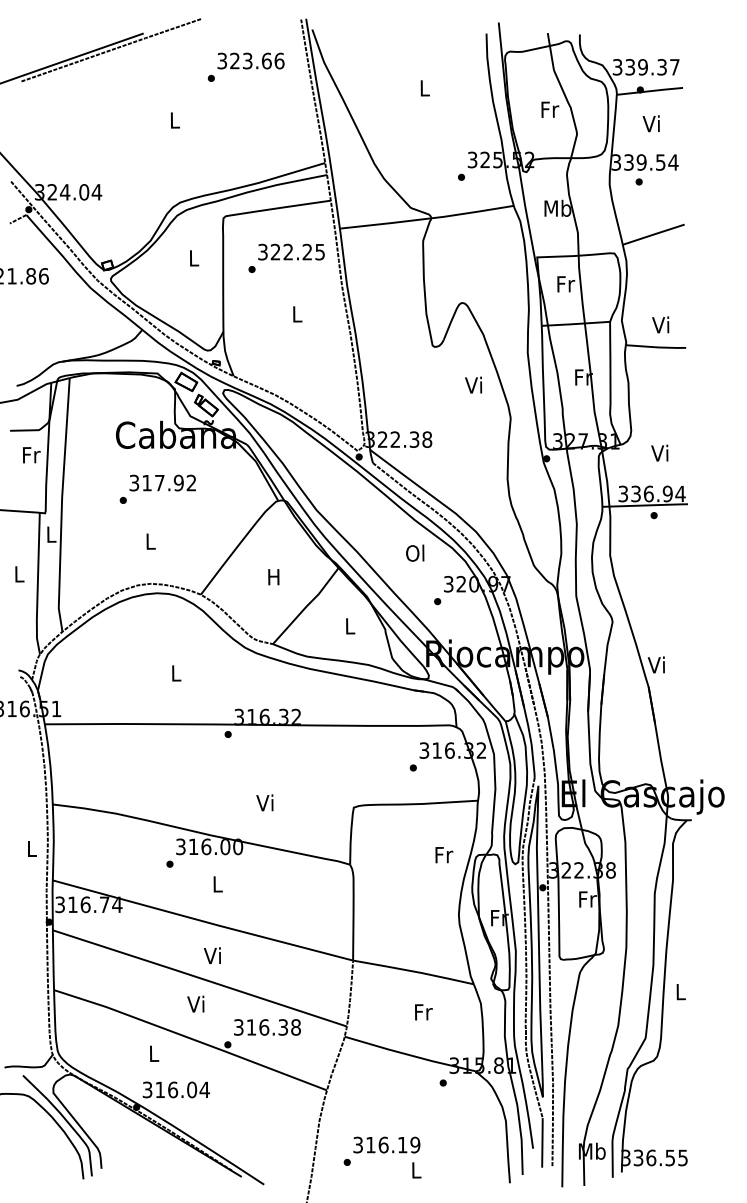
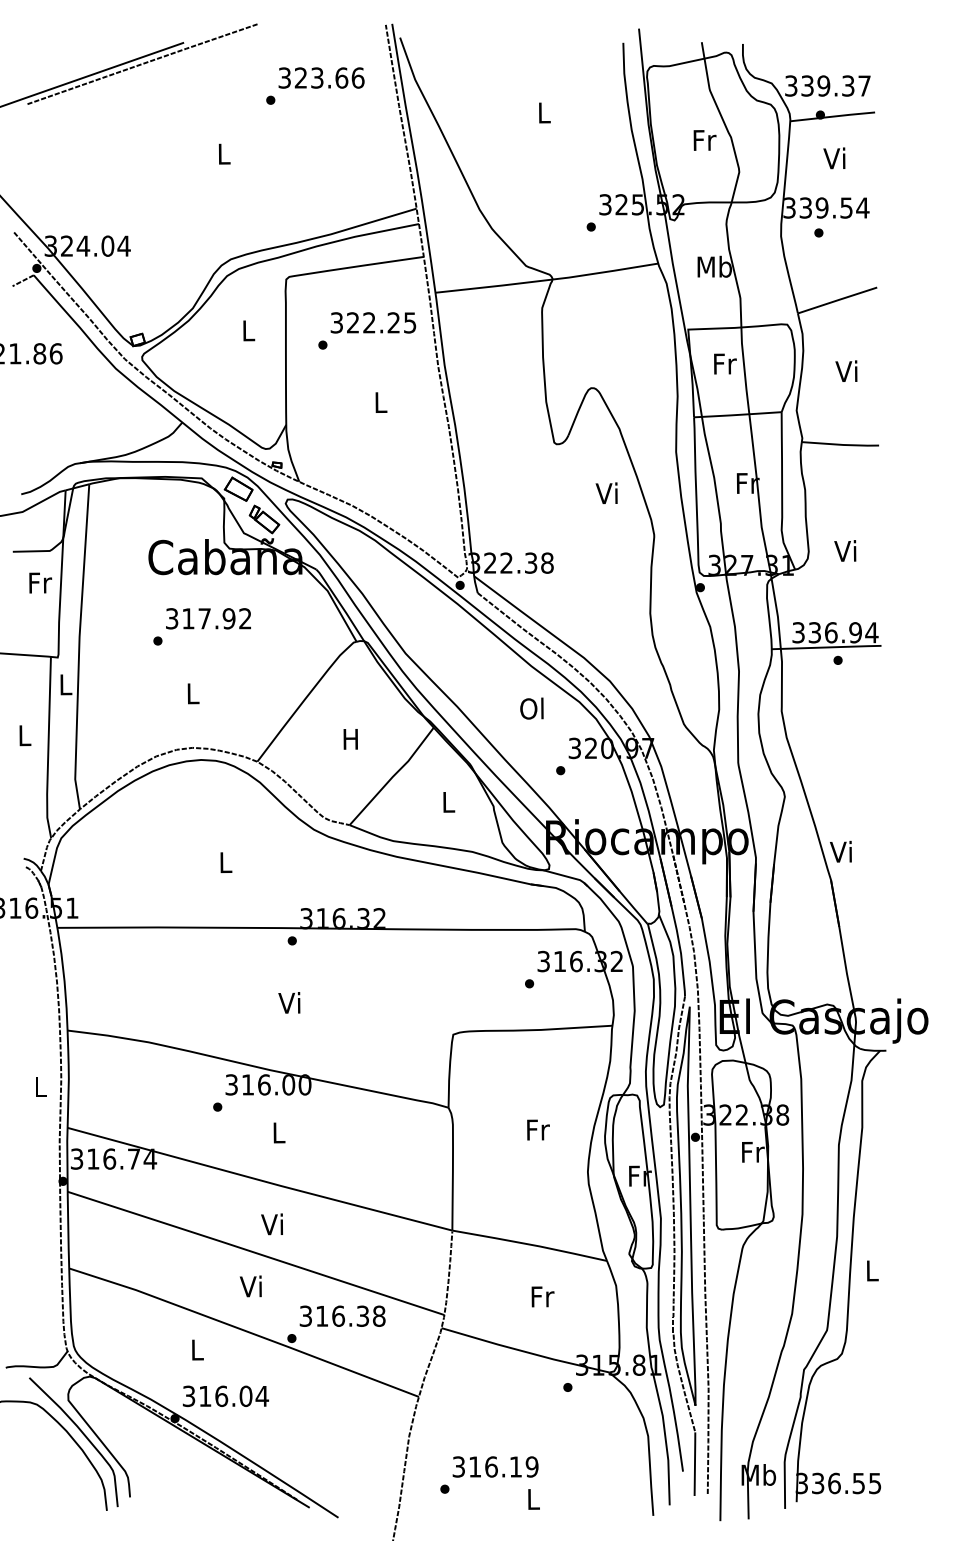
text: (660, 324) -> (846, 370), moved
text: (659, 452) -> (844, 550), moved
text: (264, 802) -> (288, 1002), moved
text: (444, 855) -> (538, 1130), moved

